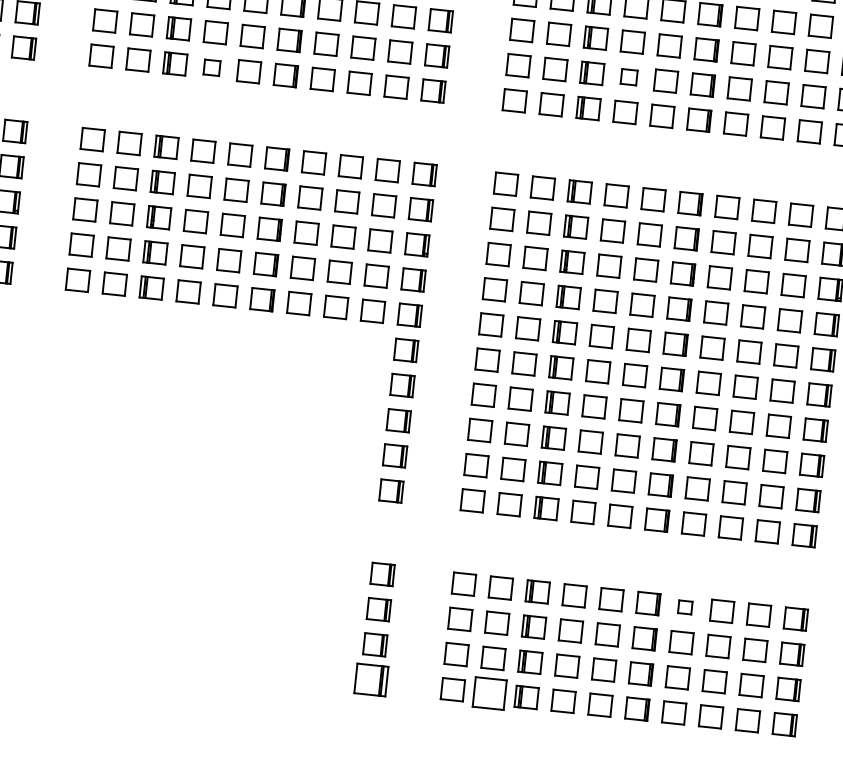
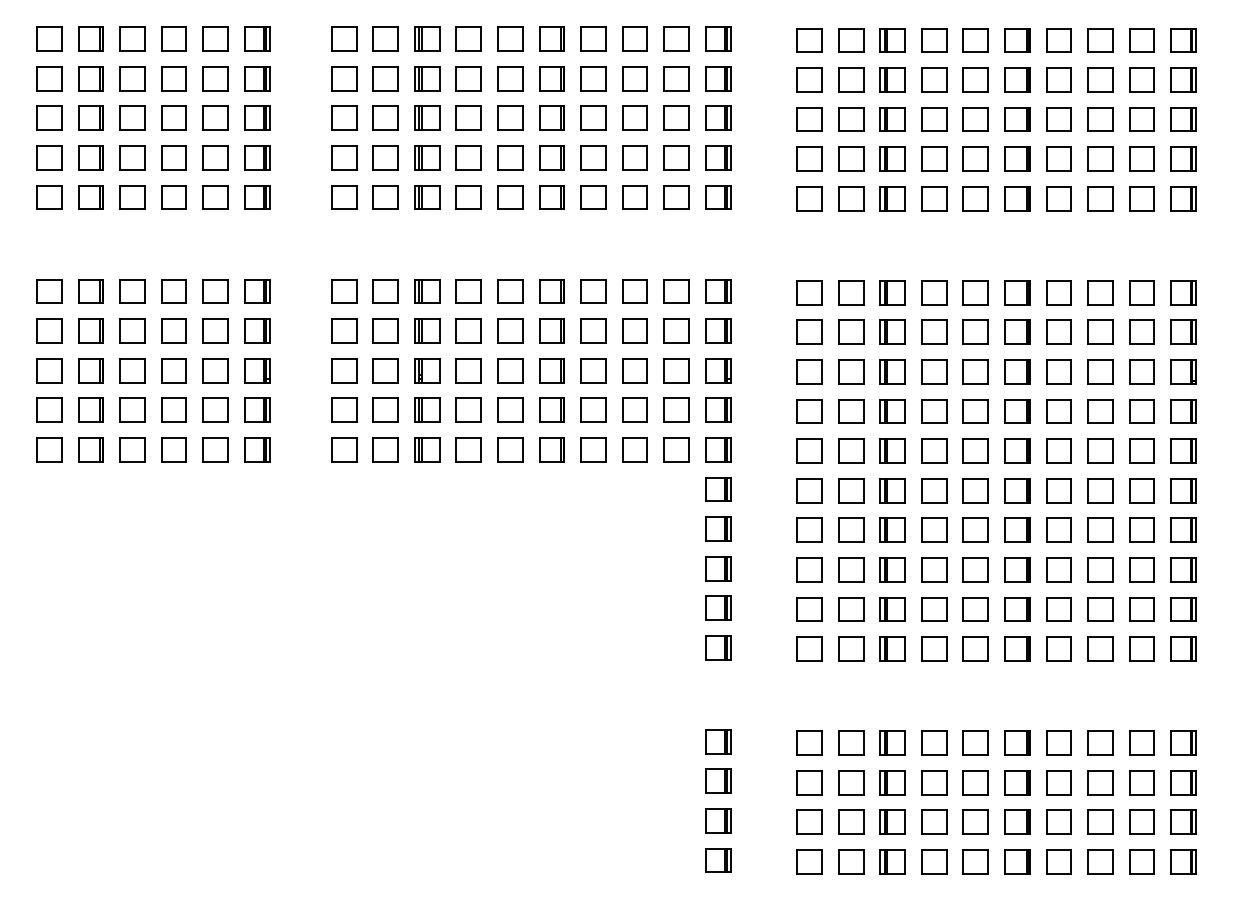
part: (211, 67) -> (468, 197), size x1.43
part: (629, 76) -> (934, 158), size x1.43
part: (684, 606) -> (1058, 742), size x1.67
part: (371, 679) -> (718, 860), size x0.71
part: (489, 693) -> (851, 861), size x0.71

